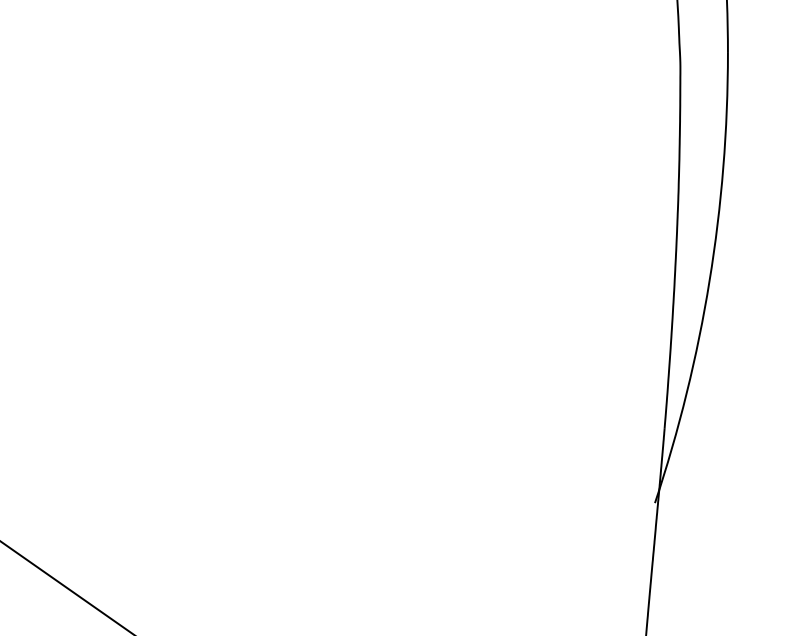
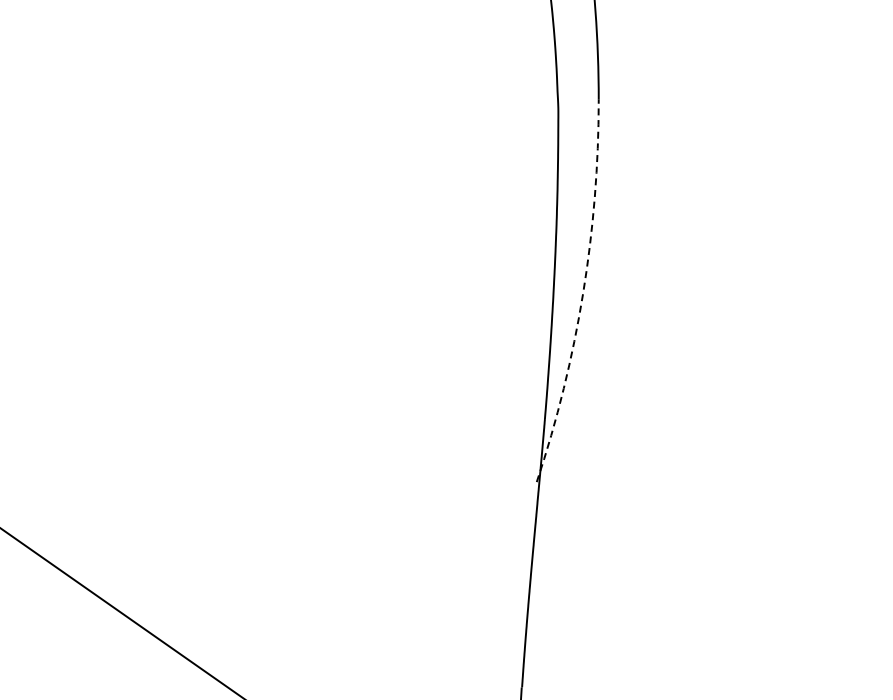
arc: (709, 281) -> (583, 293), solid -> dashed

